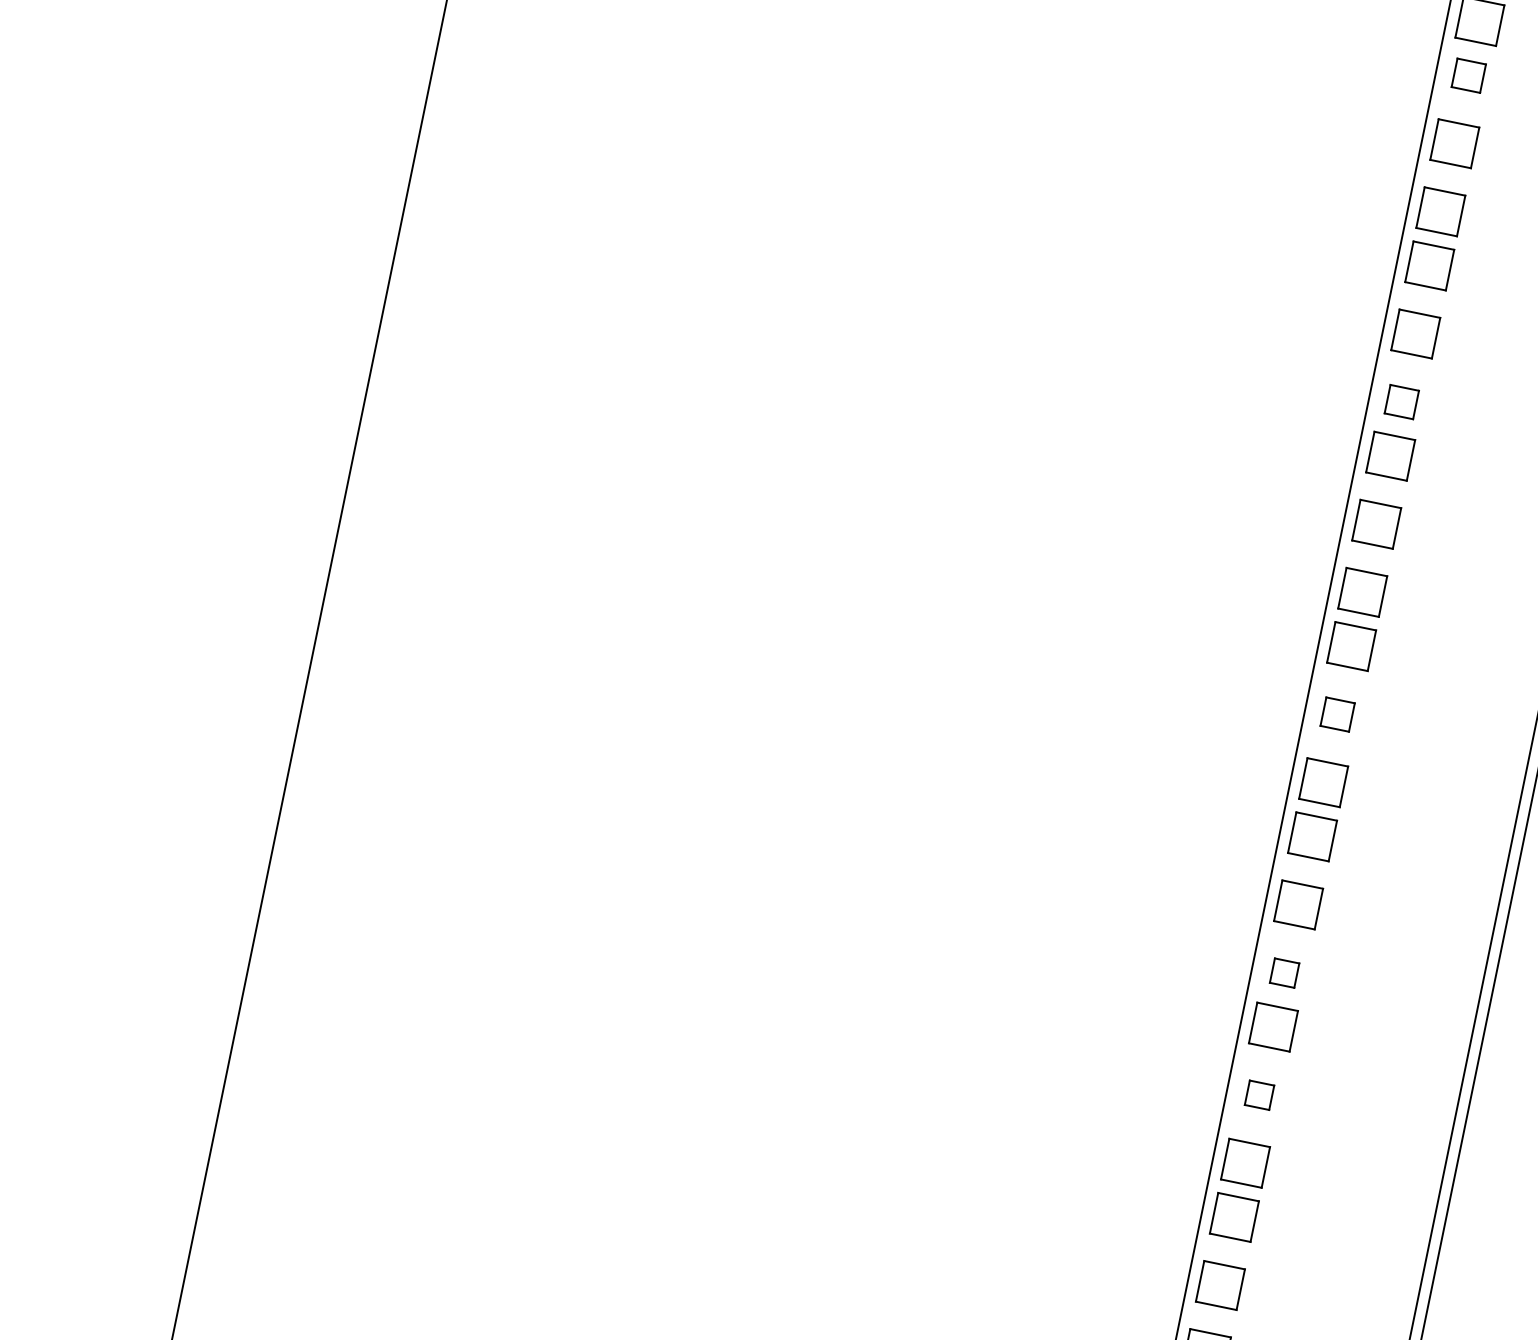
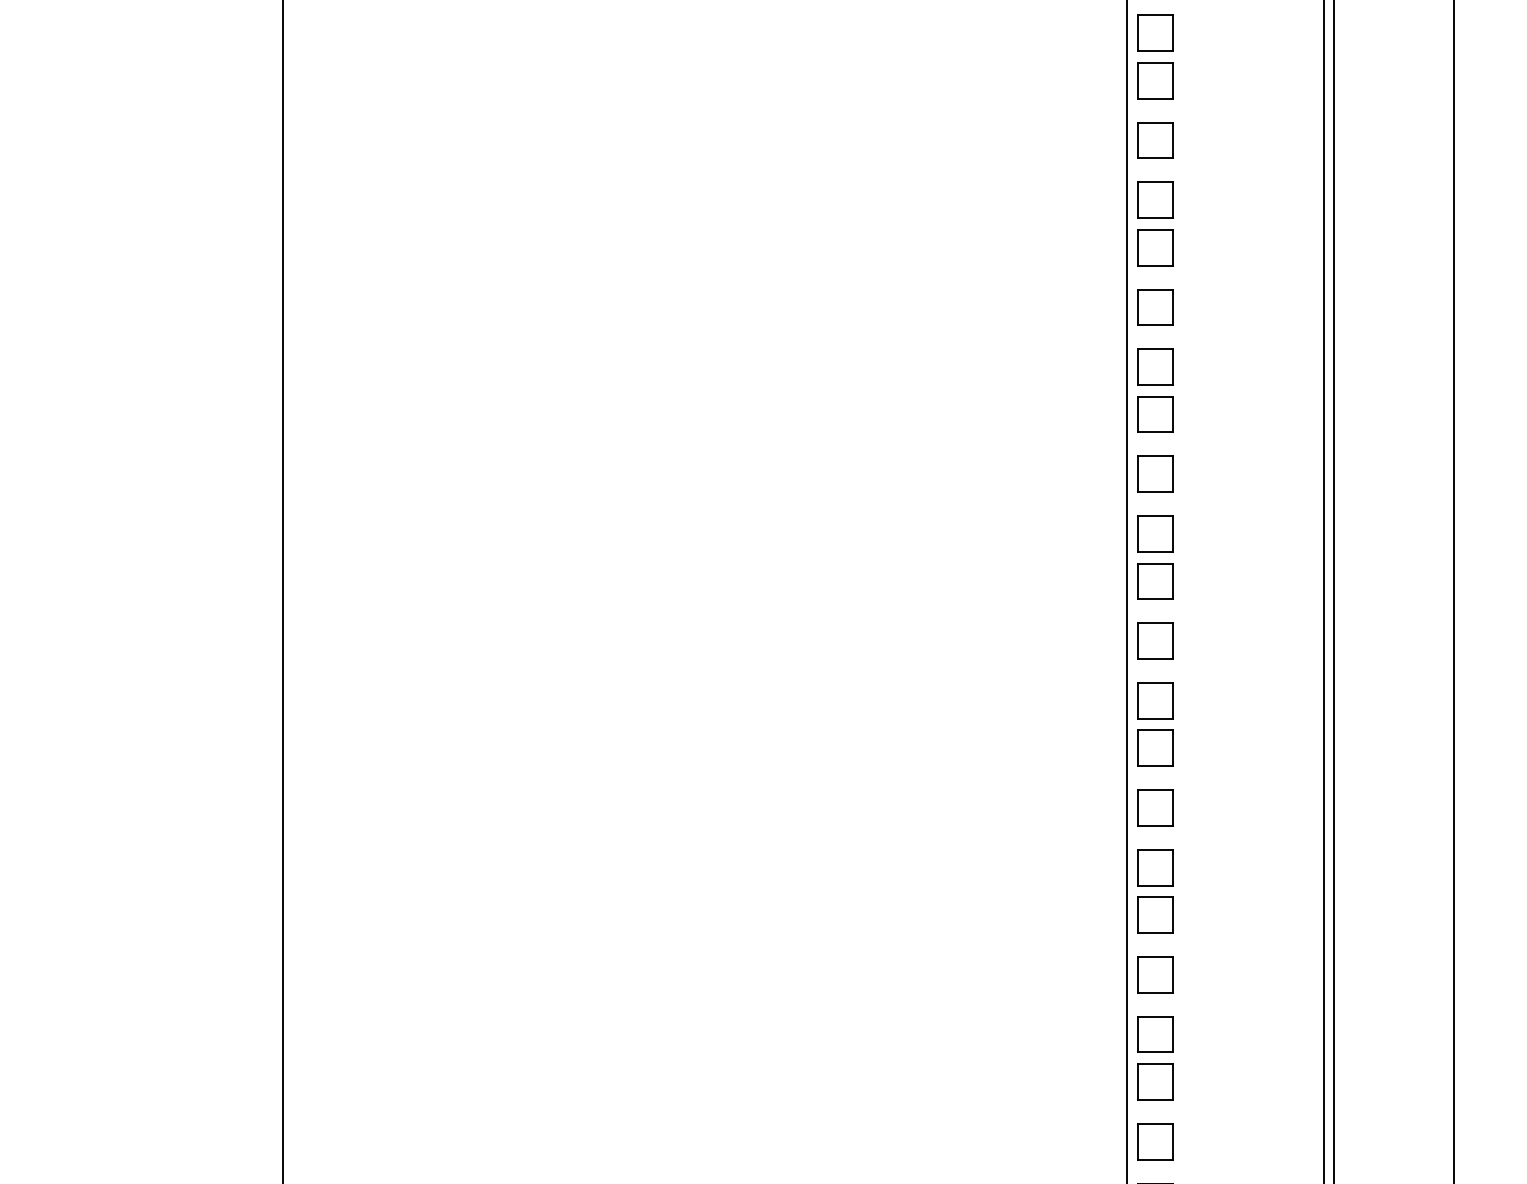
part: (1469, 75) -> (1155, 80), size x1.43
part: (1402, 401) -> (1155, 366), size x1.43
part: (1337, 713) -> (1155, 640), size x1.43
part: (1284, 972) -> (1155, 867), size x1.67
part: (1259, 1094) -> (1155, 974), size x1.67

